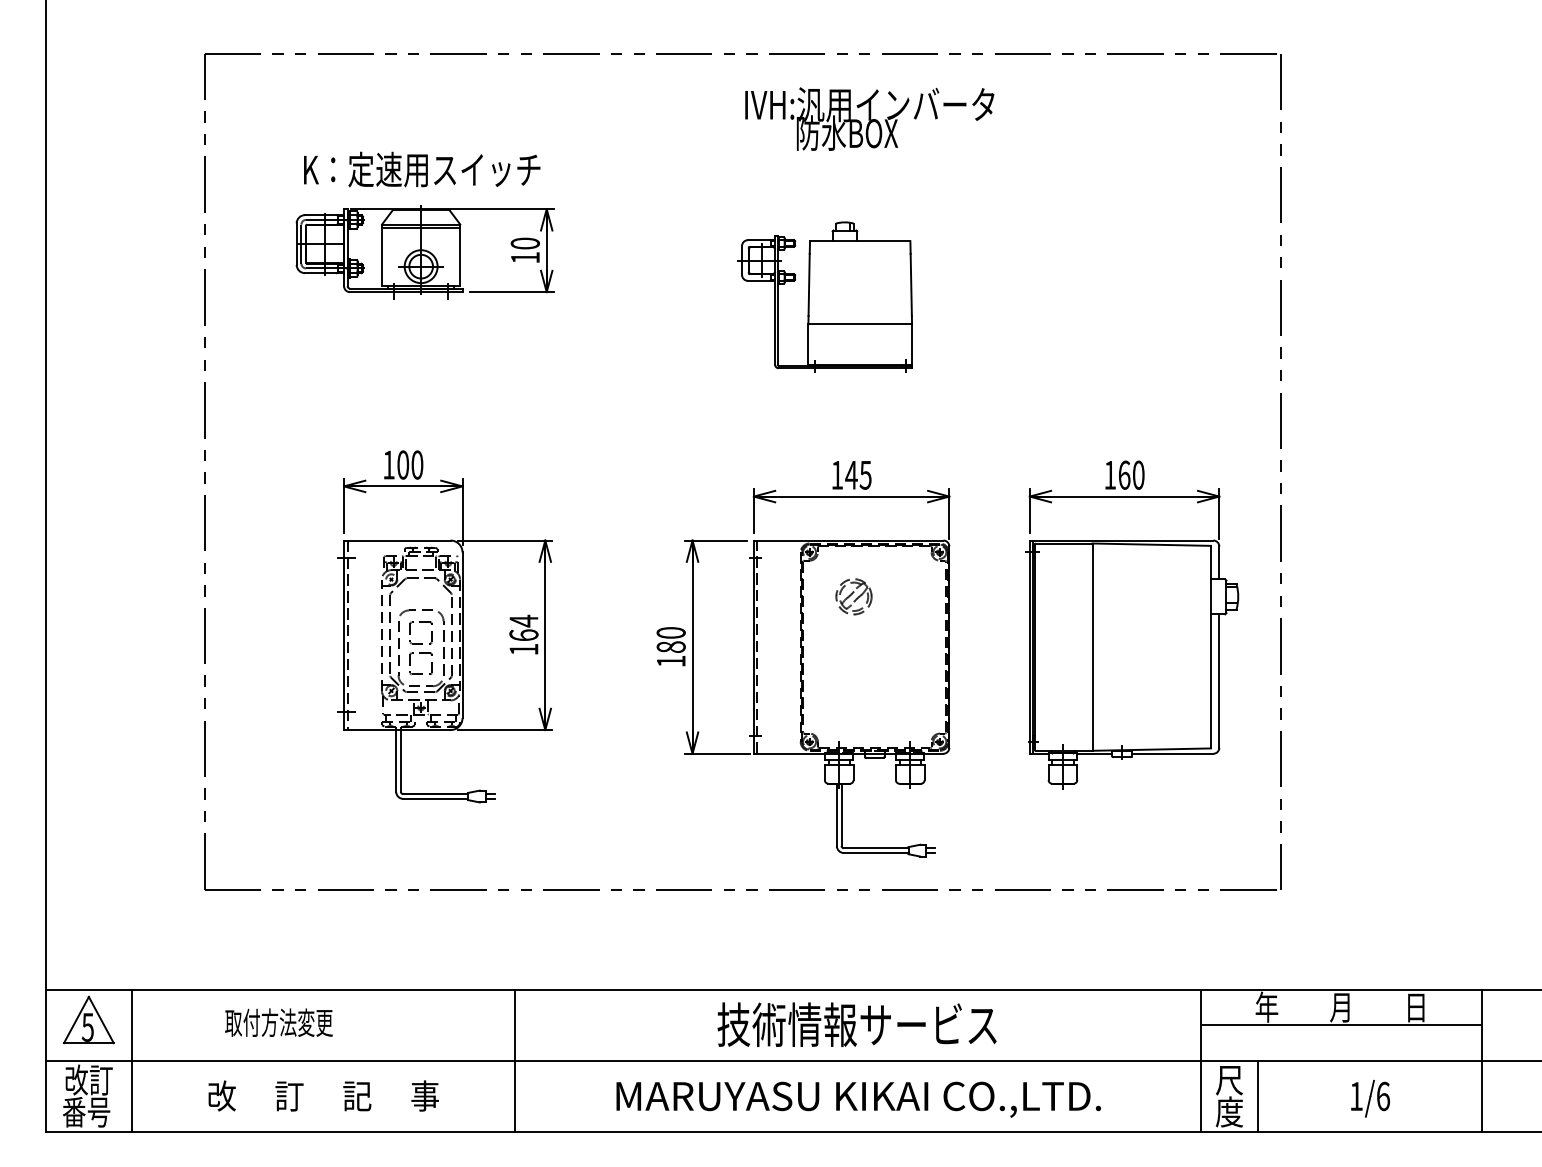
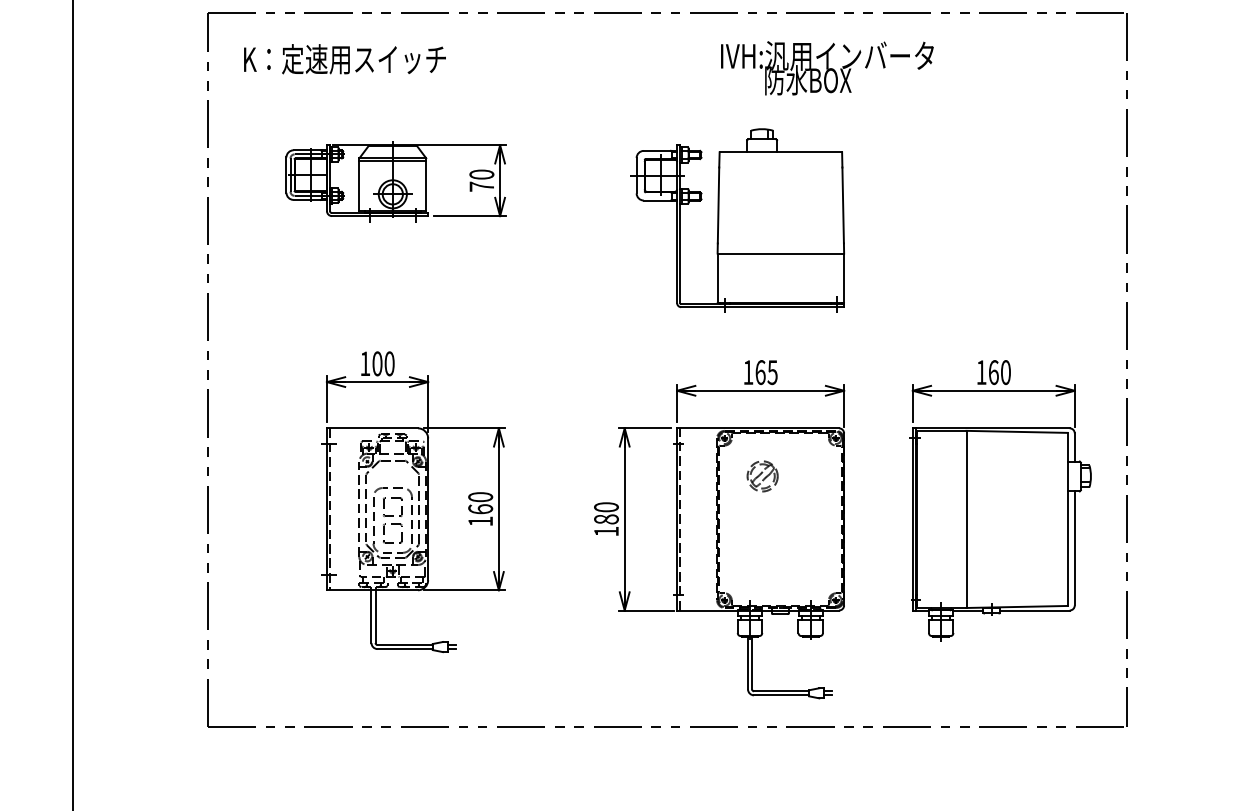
text: (869, 118) -> (827, 67), moved
text: (422, 169) -> (345, 59), moved
text: (525, 257) -> (481, 186), 10 -> 70
part: (824, 296) -> (737, 219), size x1.43
text: (851, 474) -> (760, 371), 145 -> 165
text: (523, 620) -> (480, 496), 164 -> 160

